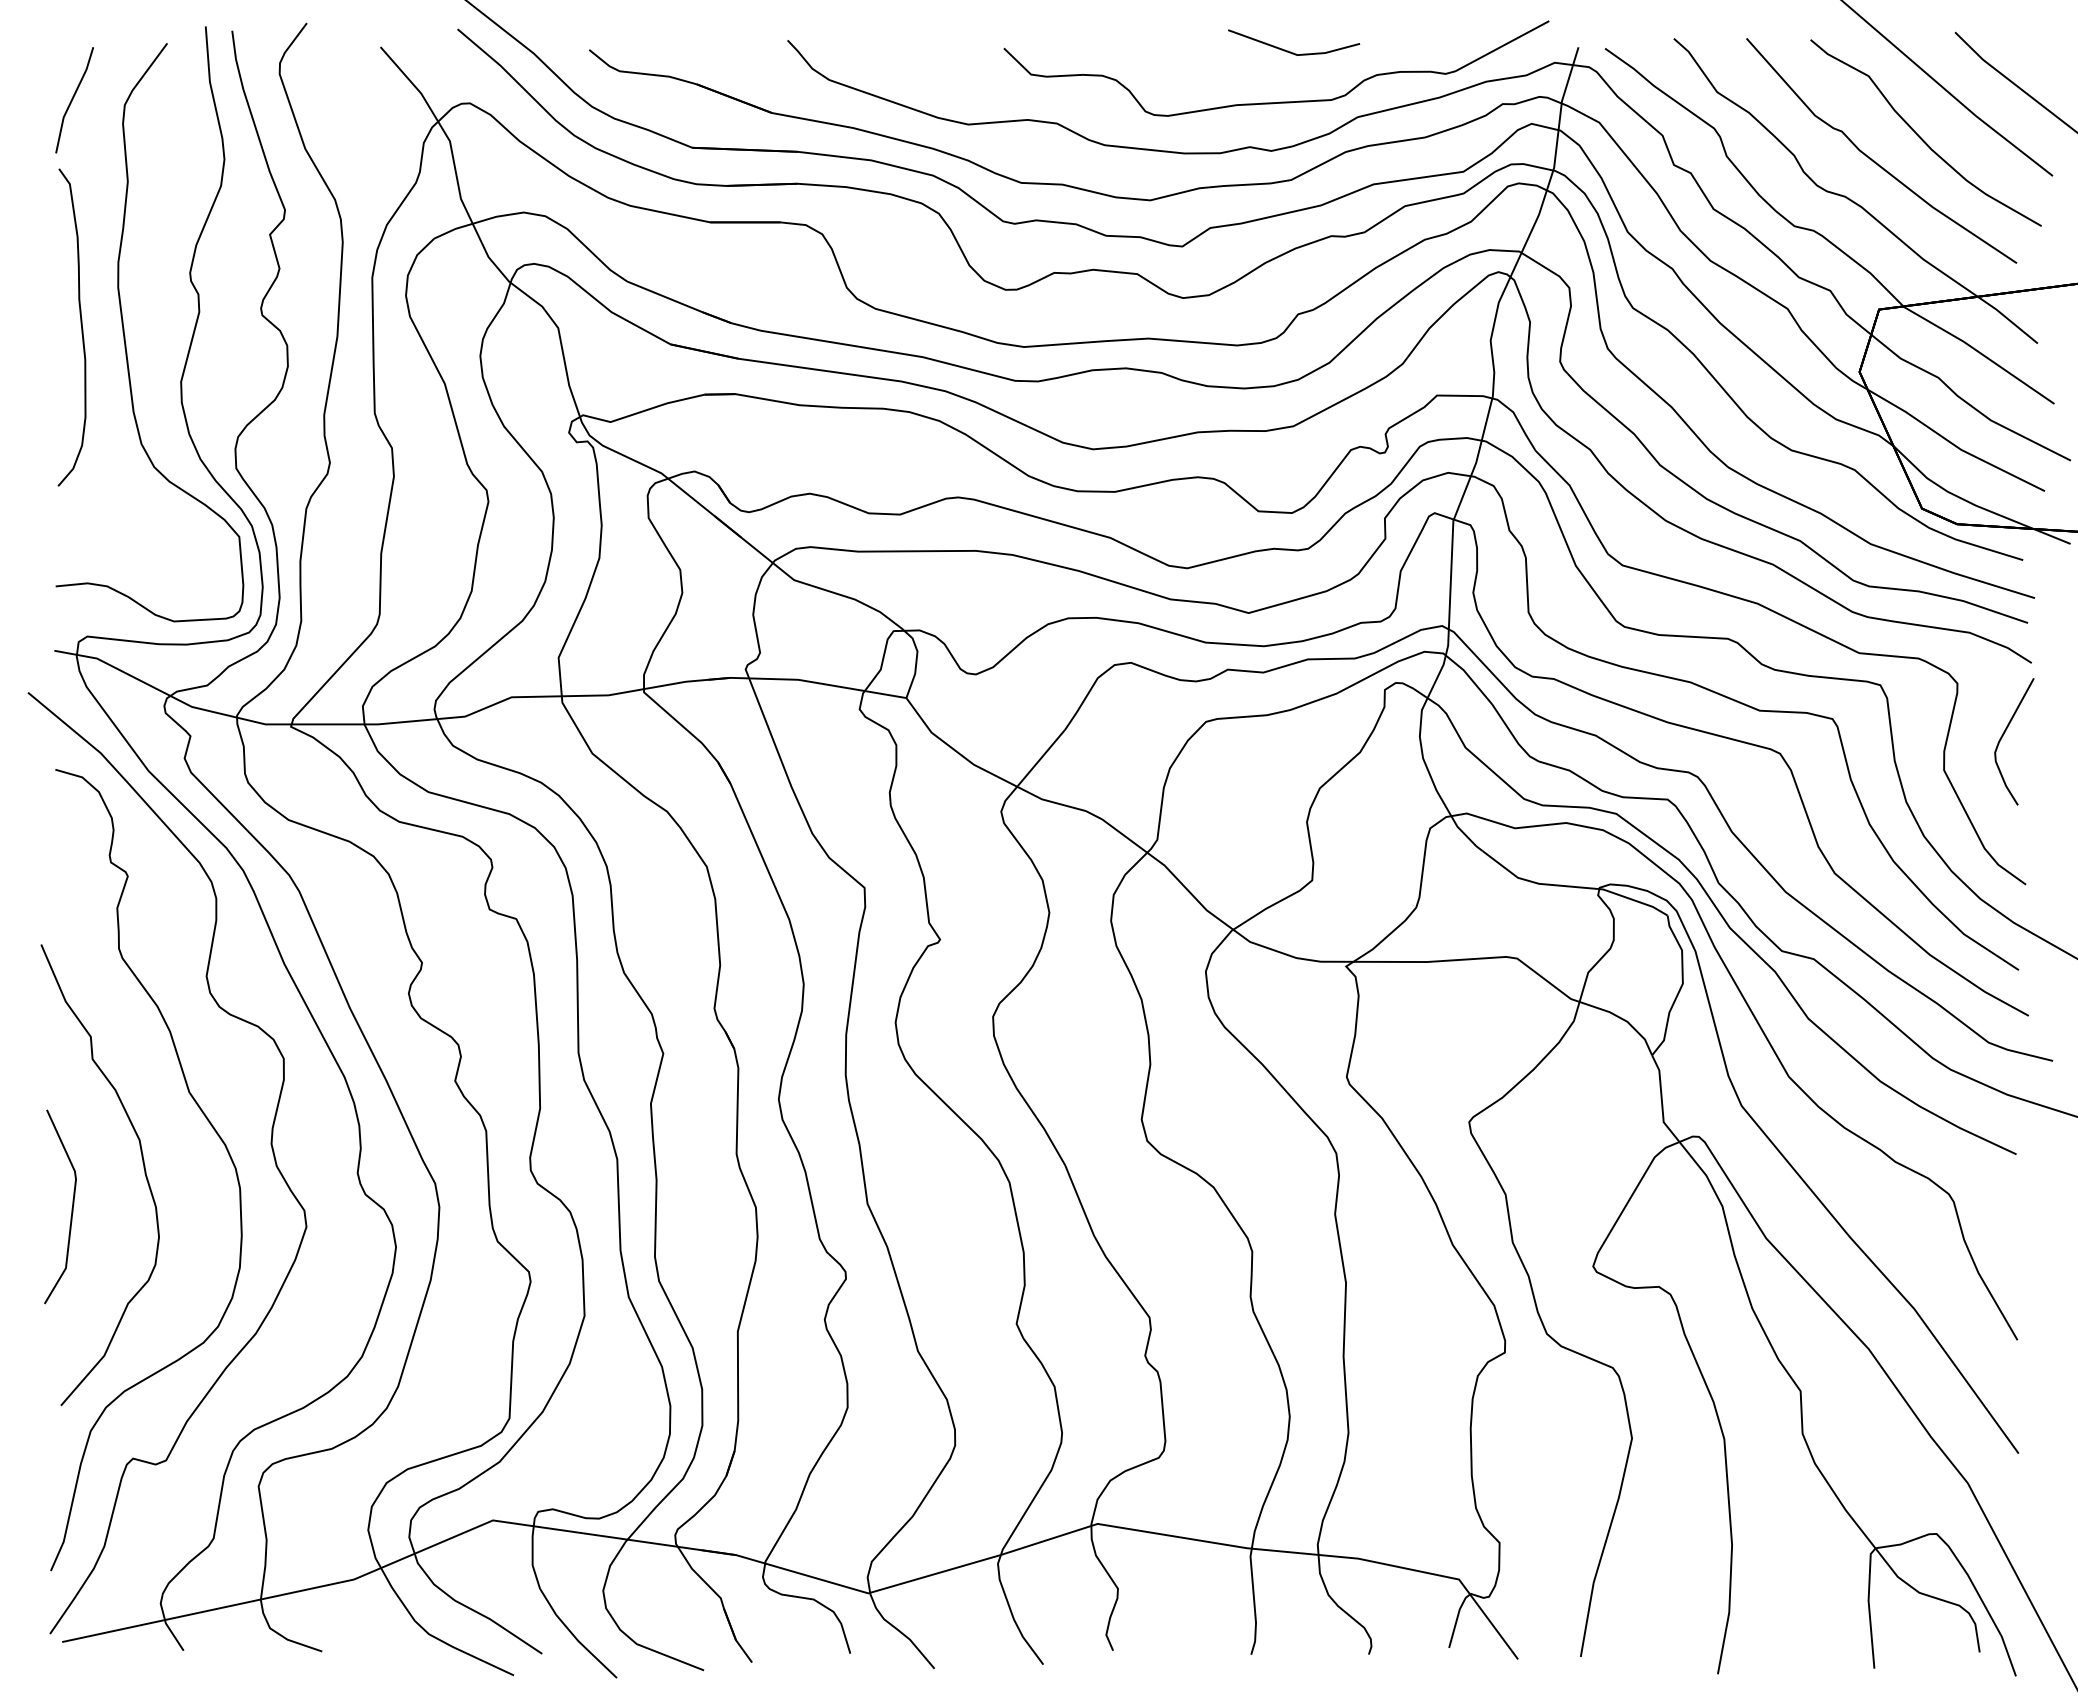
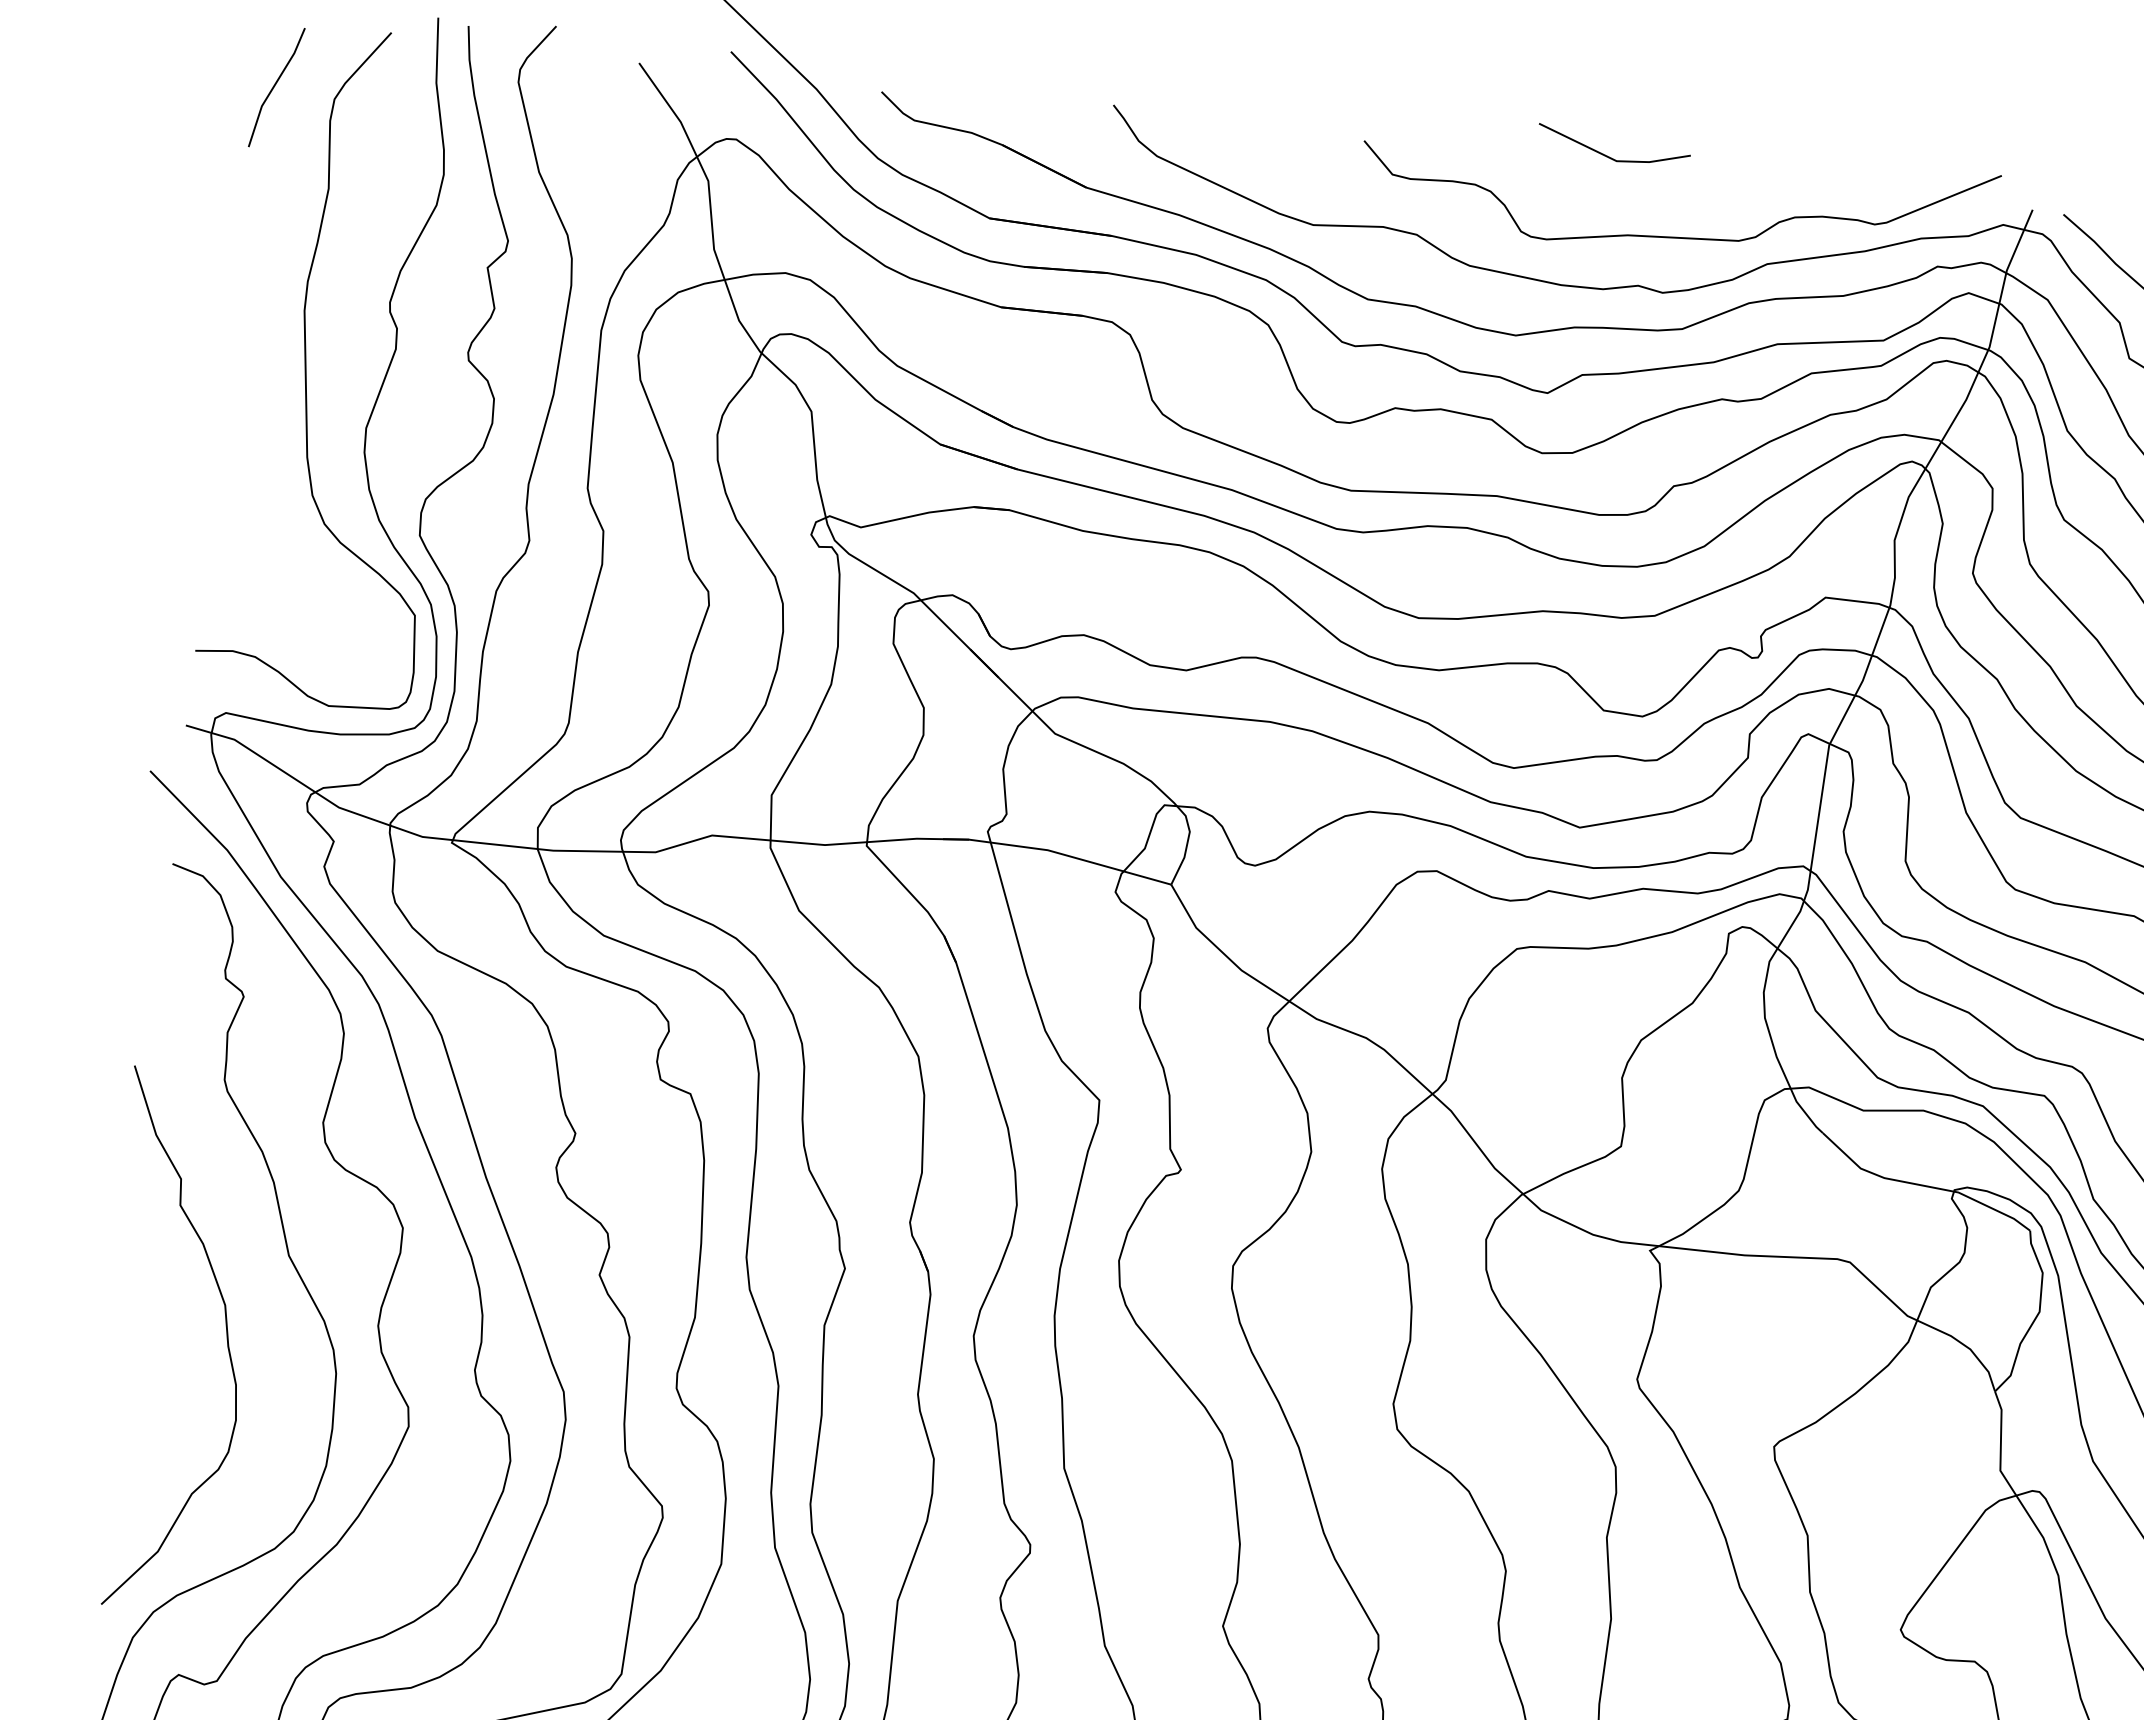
line: (1290, 51) -> (1609, 156), moved
curve: (80, 324) -> (256, 349), removed
curve: (71, 1208) -> (137, 1376), removed

